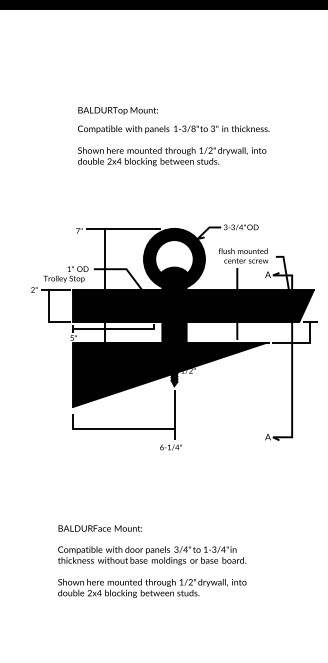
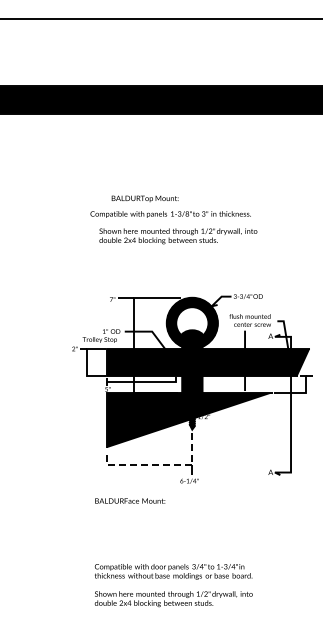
text: (173, 129) -> (170, 214), moved
text: (172, 156) -> (178, 236), moved
line: (135, 428) -> (159, 465), solid -> dashed
text: (100, 527) -> (130, 500), moved

